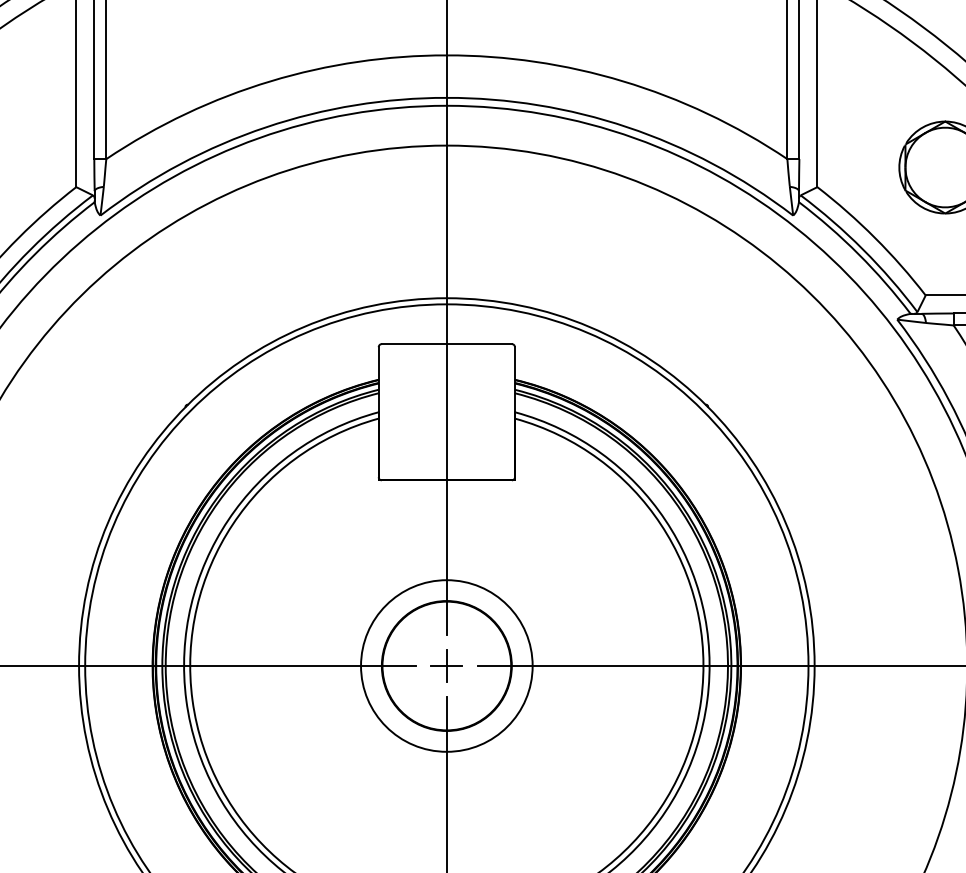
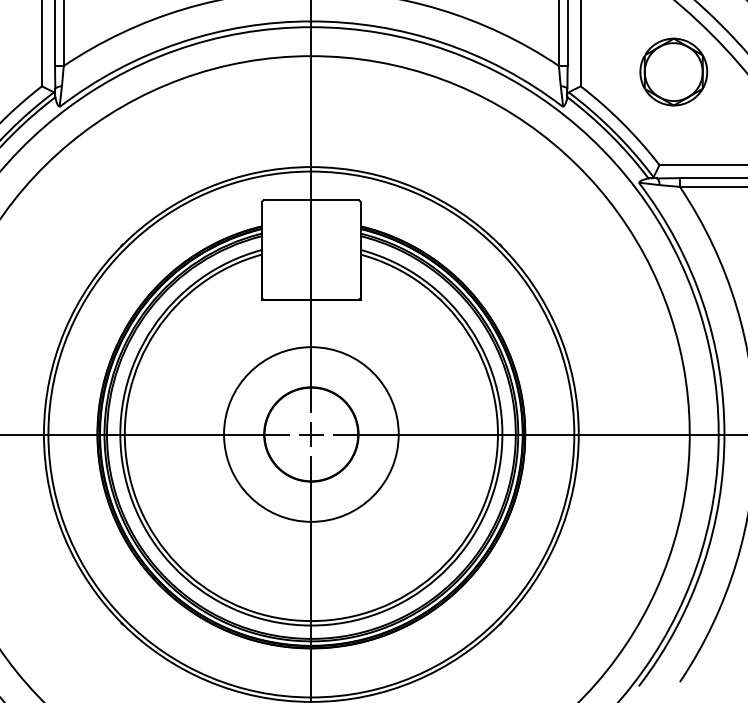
circle: (445, 665) -> (310, 434), size x1.4

